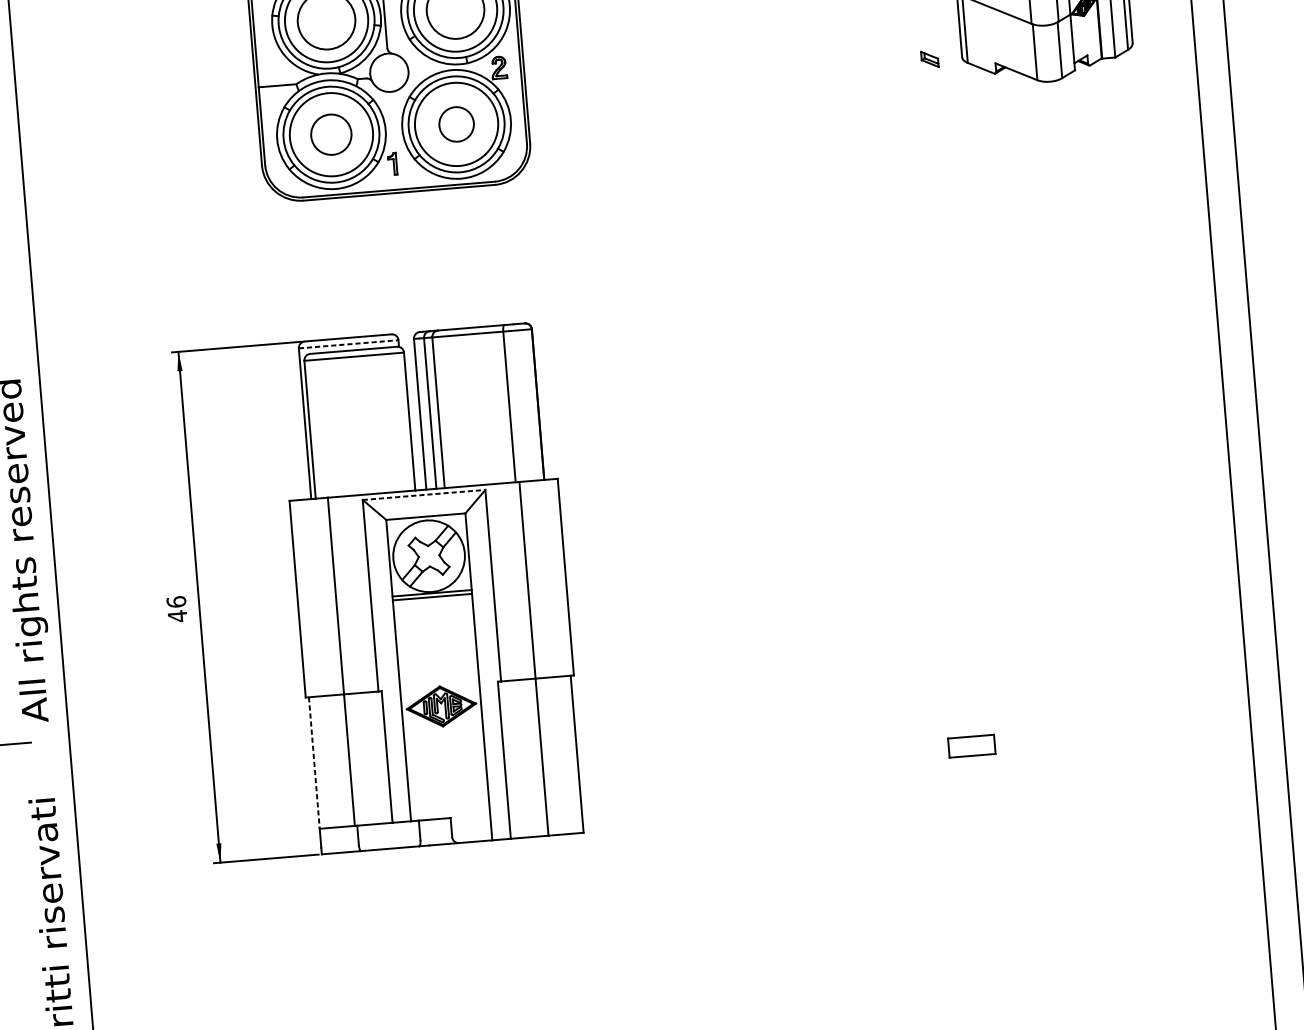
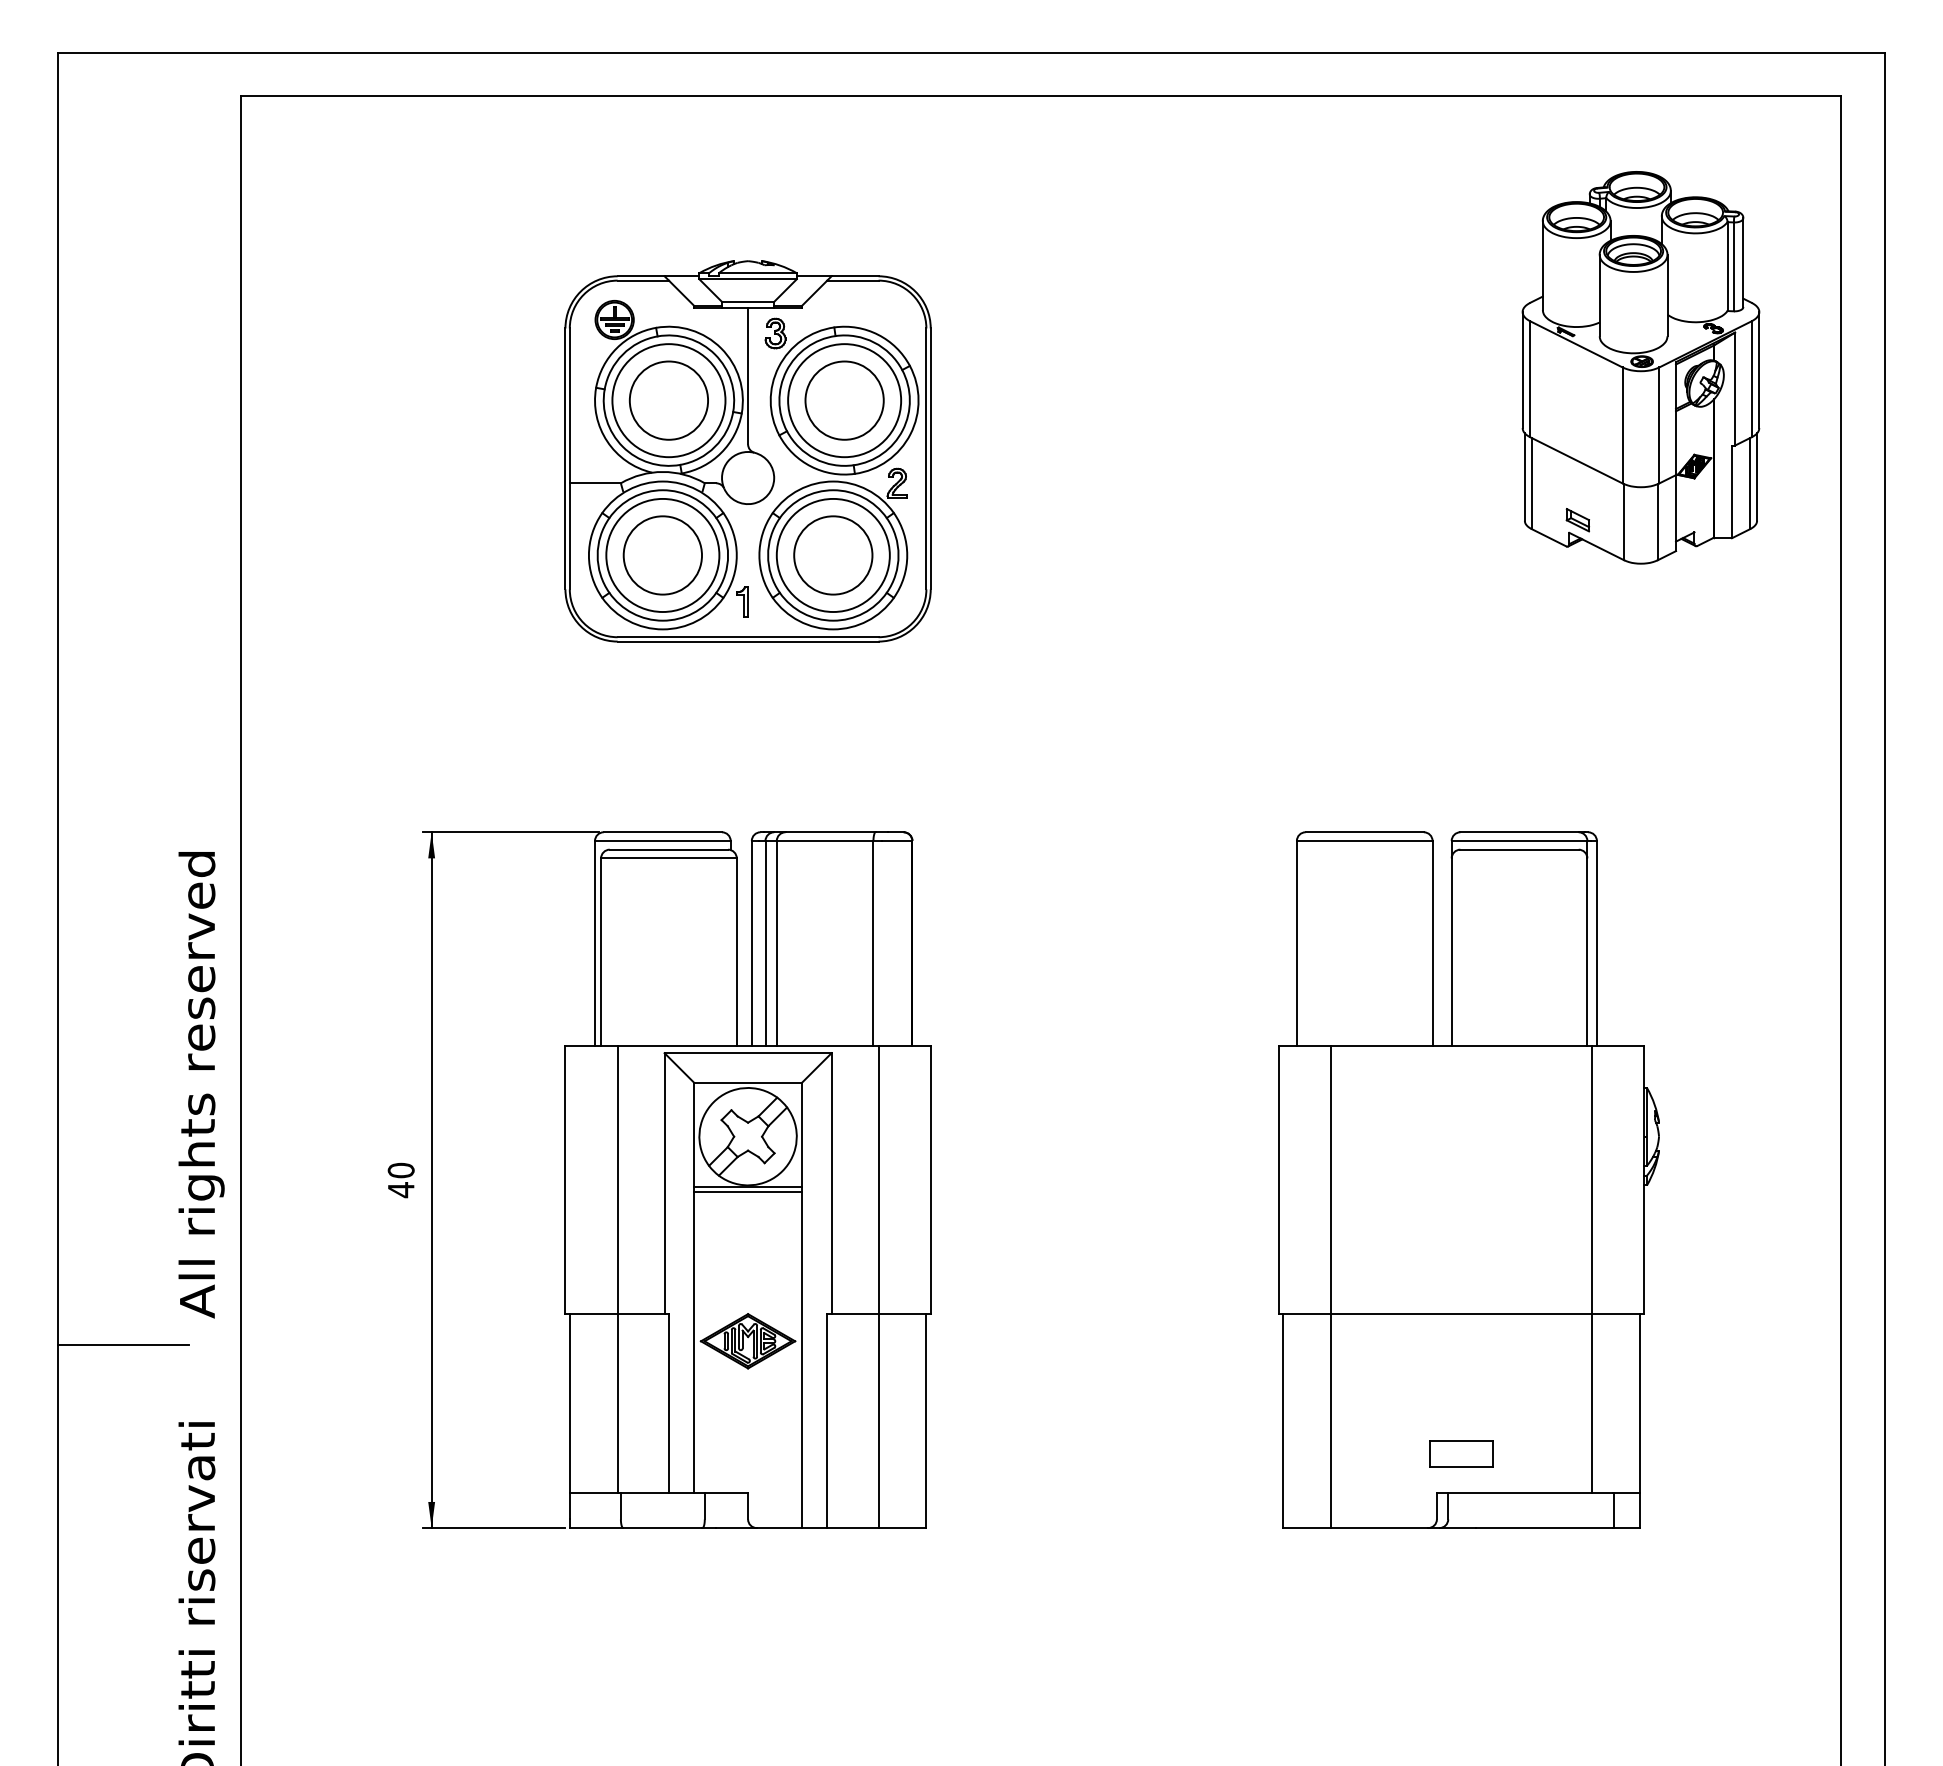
part: (929, 59) -> (1577, 520), moved
circle: (456, 124) -> (833, 555), size x1.67
circle: (331, 134) -> (662, 555), size x1.43
line: (348, 343) -> (662, 840), dashed -> solid
line: (424, 495) -> (748, 1053), dashed -> solid
part: (960, 544) -> (1468, 1179), added
text: (175, 602) -> (400, 1170), 46 -> 40
line: (314, 762) -> (569, 1403), dashed -> solid

